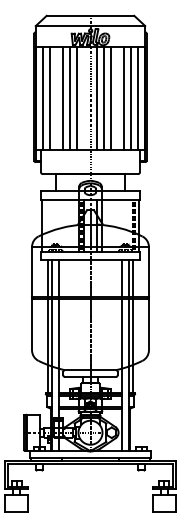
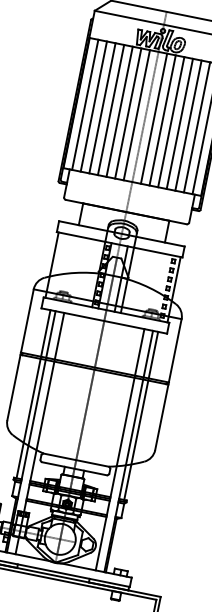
line: (56, 98) -> (102, 107), added
line: (83, 98) -> (136, 114), added
line: (117, 98) -> (179, 123), added

